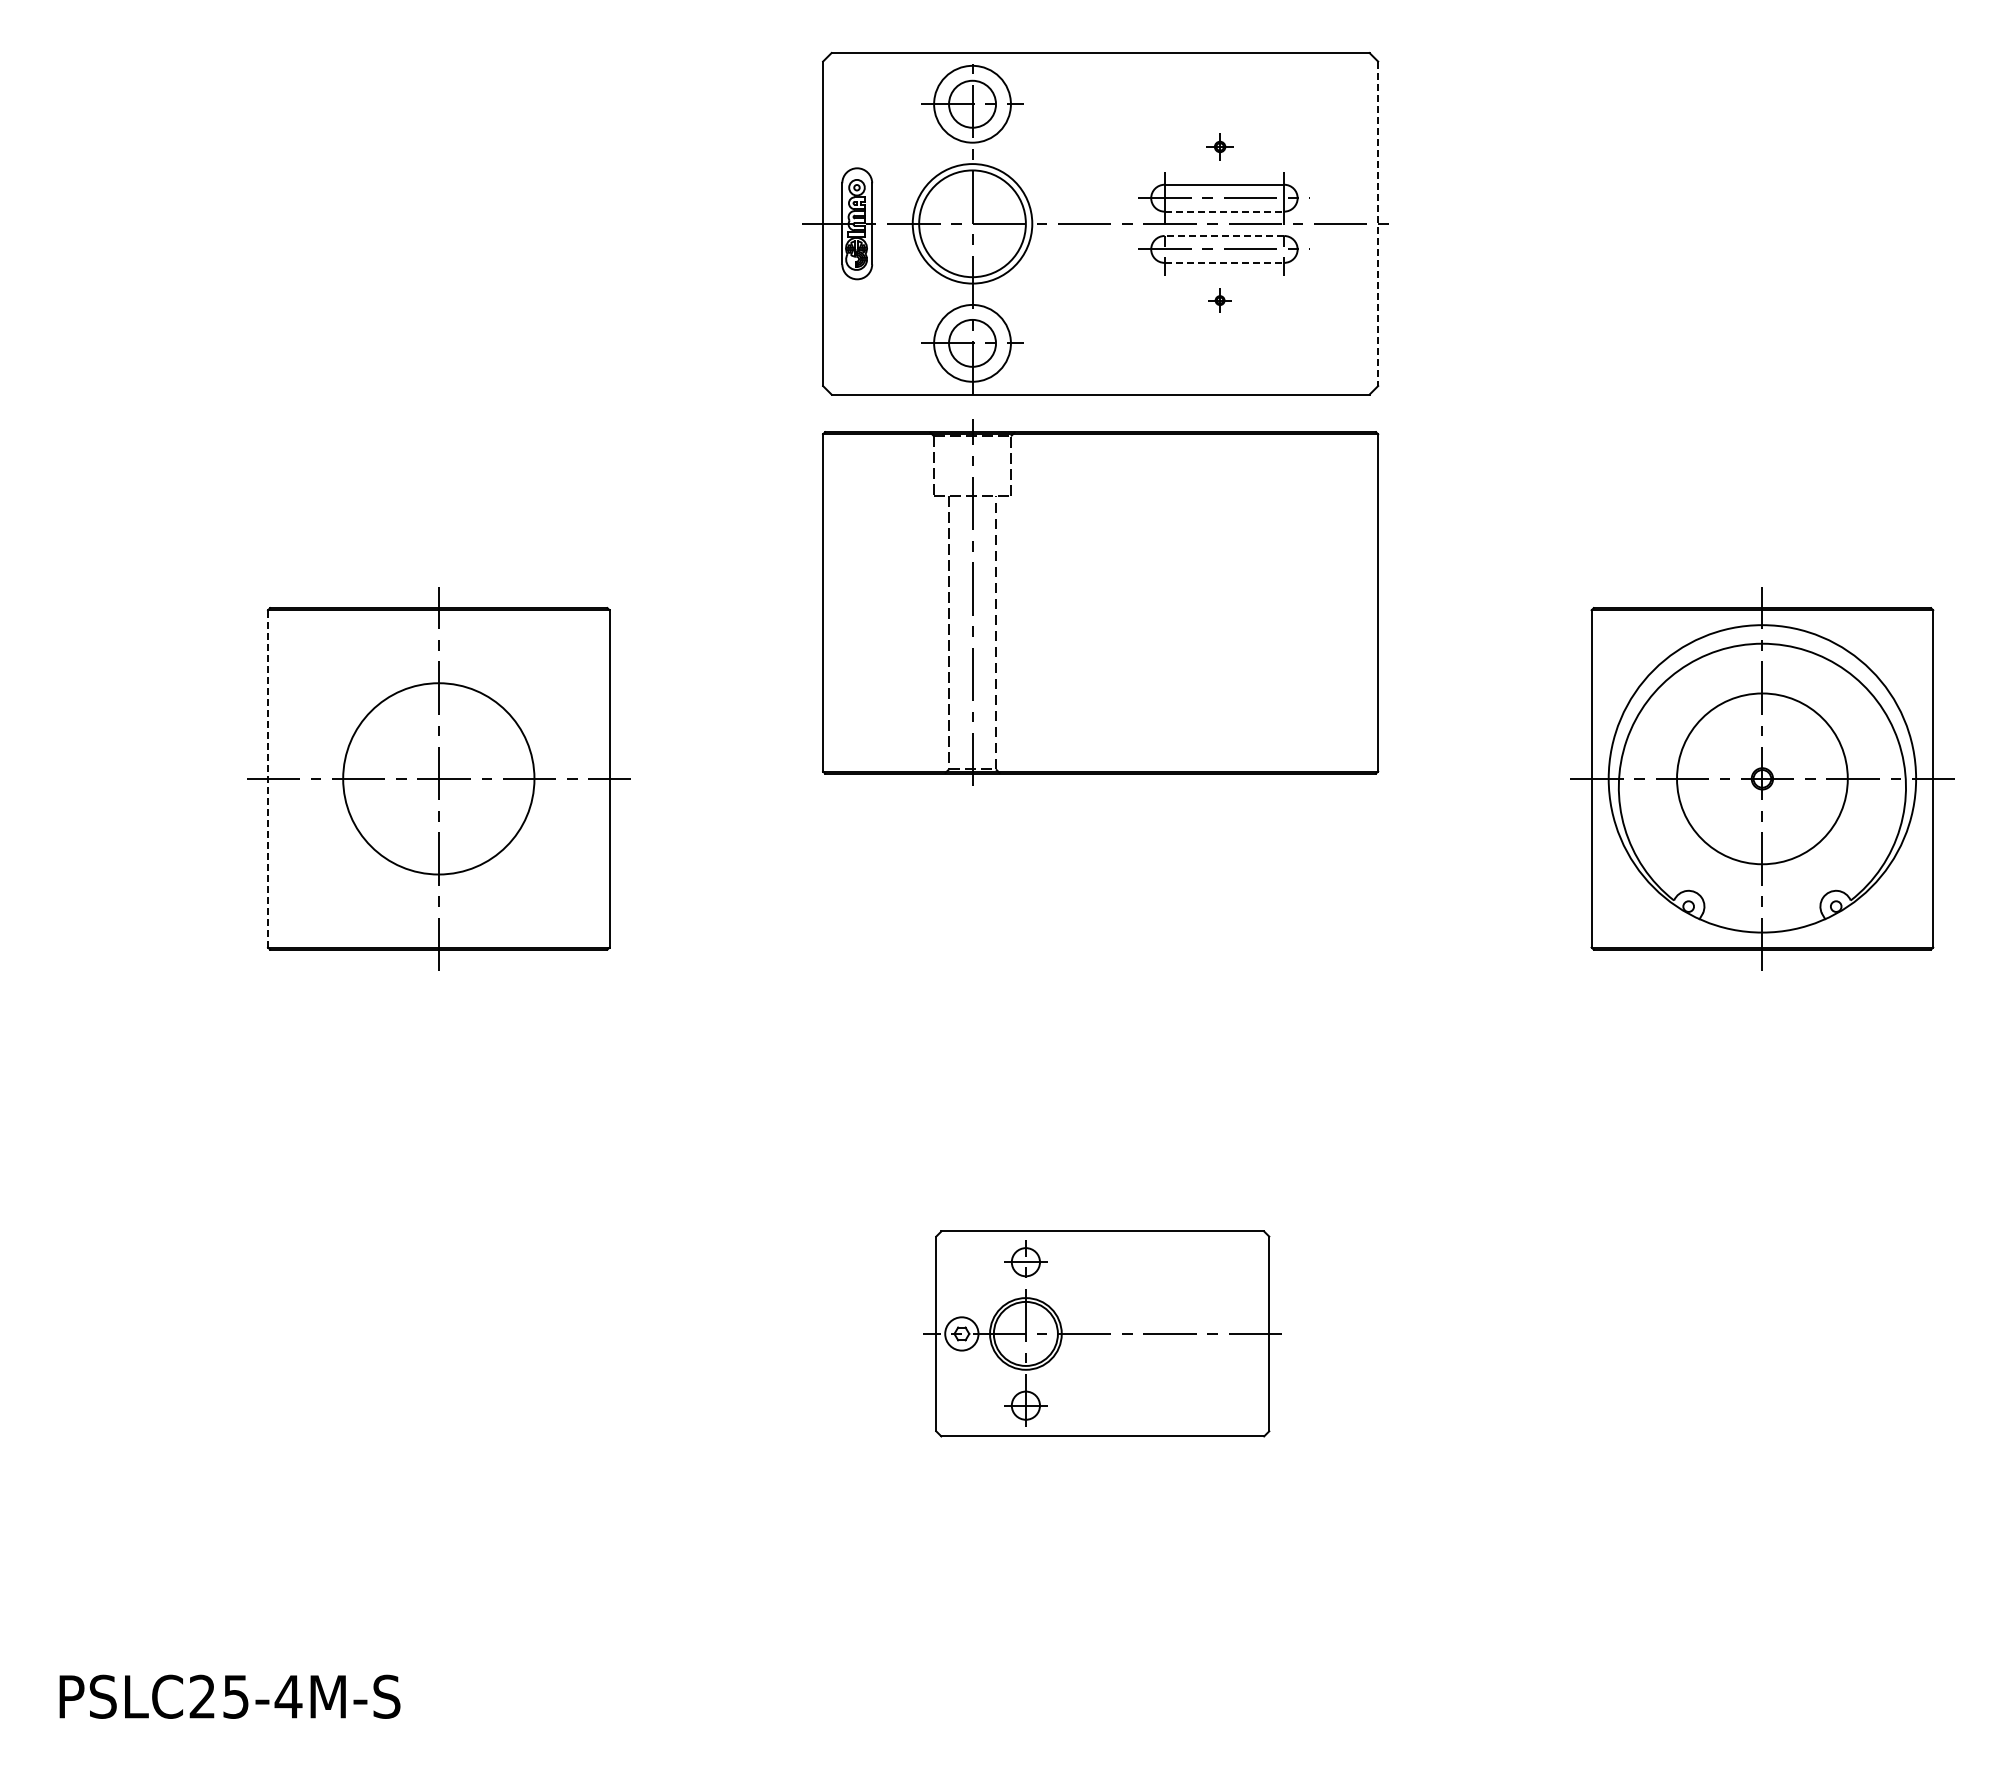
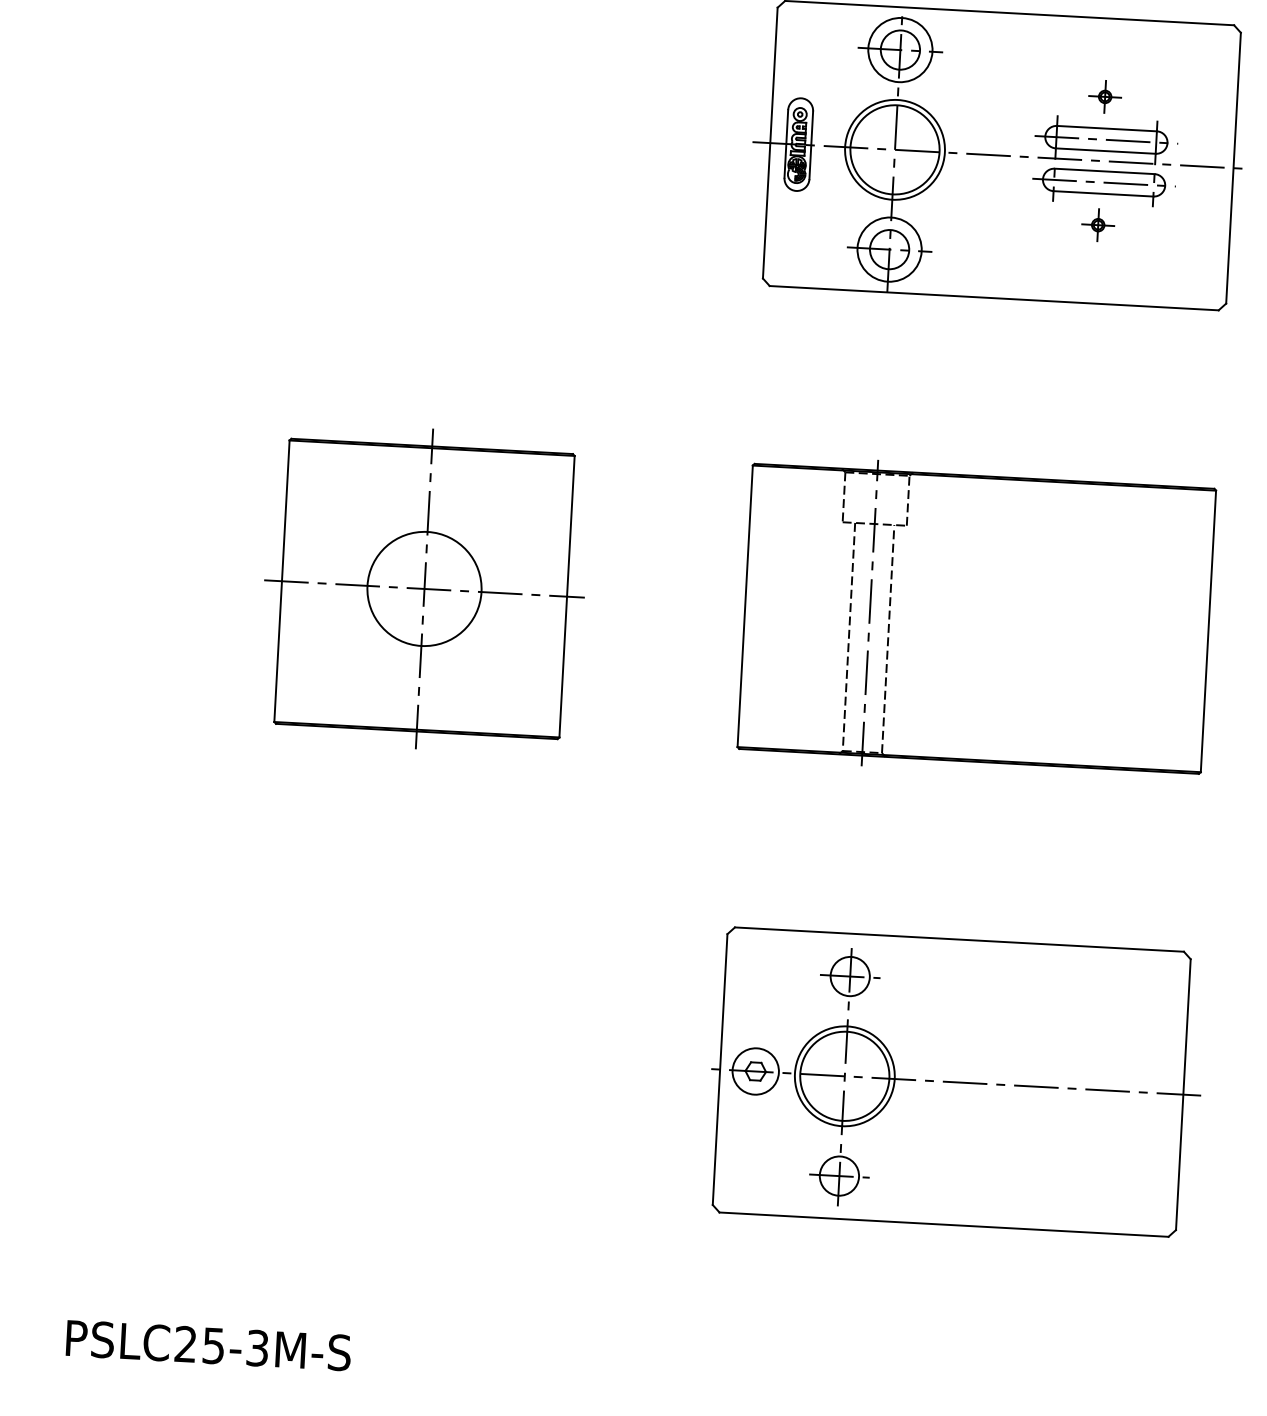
part: (1219, 146) -> (1104, 96), size x1.43
line: (1224, 211) -> (1105, 150), dashed -> solid
line: (1378, 224) -> (1233, 168), dashed -> solid
line: (1224, 235) -> (1104, 171), dashed -> solid
line: (1224, 262) -> (1103, 193), dashed -> solid
part: (1219, 300) -> (1097, 225), size x1.67
part: (1100, 602) -> (976, 618), moved
line: (268, 778) -> (282, 580), dashed -> solid
circle: (438, 778) -> (424, 588), size x0.71
part: (1105, 1333) -> (955, 1081), size x1.67
text: (288, 1696) -> (257, 1348), PSLC25-4M-S -> PSLC25-3M-S

